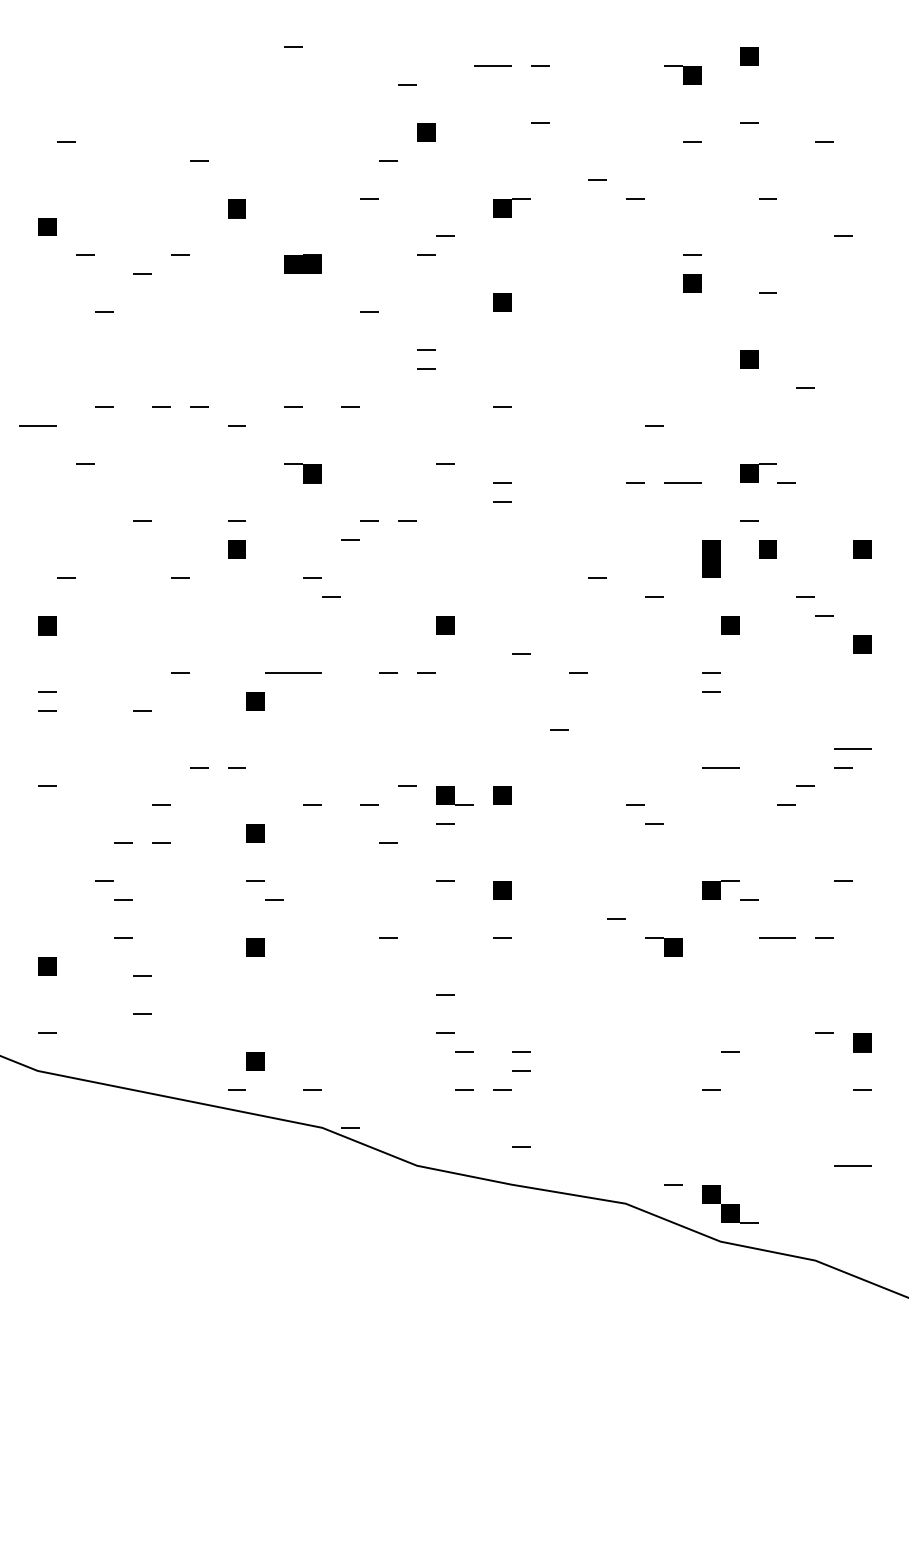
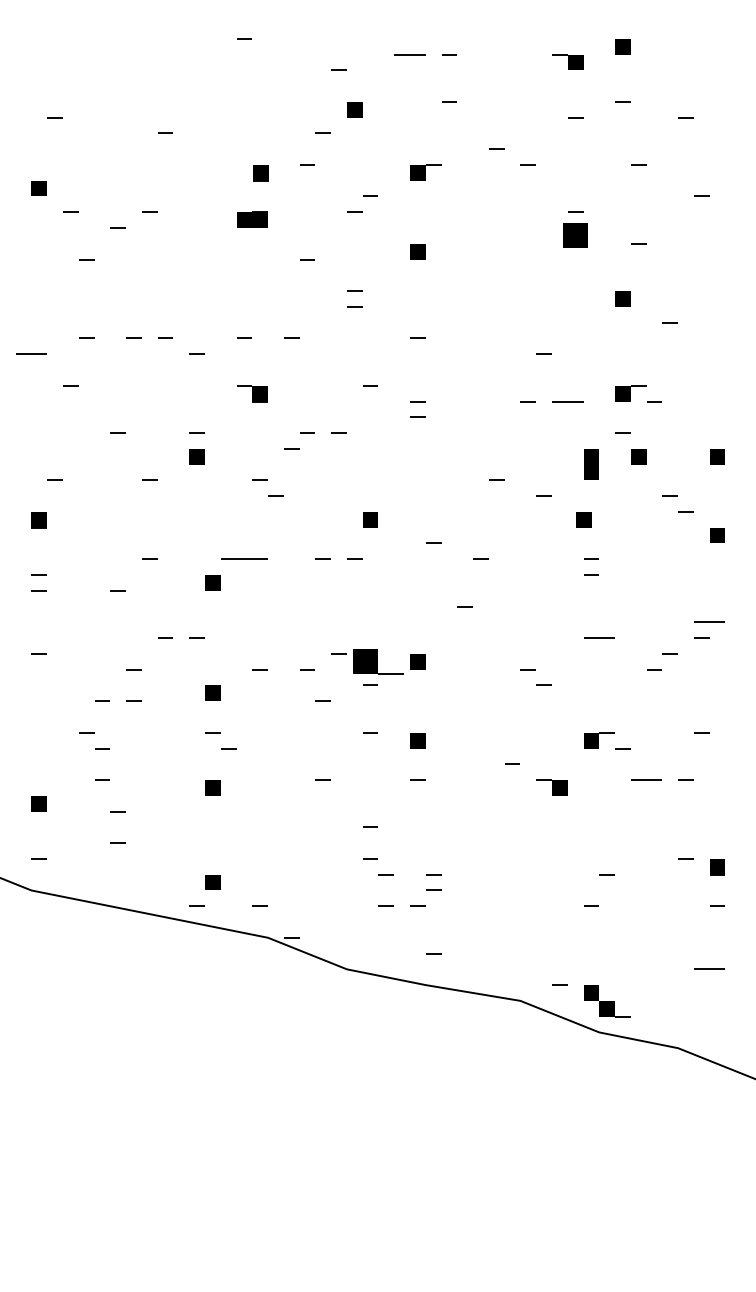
part: (236, 208) -> (260, 173), moved
part: (691, 283) -> (575, 235), size x1.6
part: (729, 624) -> (583, 519), moved
part: (455, 796) -> (378, 662), size x1.6

